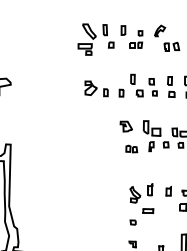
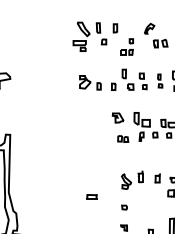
part: (136, 39) -> (127, 47), moved
part: (171, 86) -> (160, 80), size x0.7
part: (148, 210) -> (92, 196), moved

